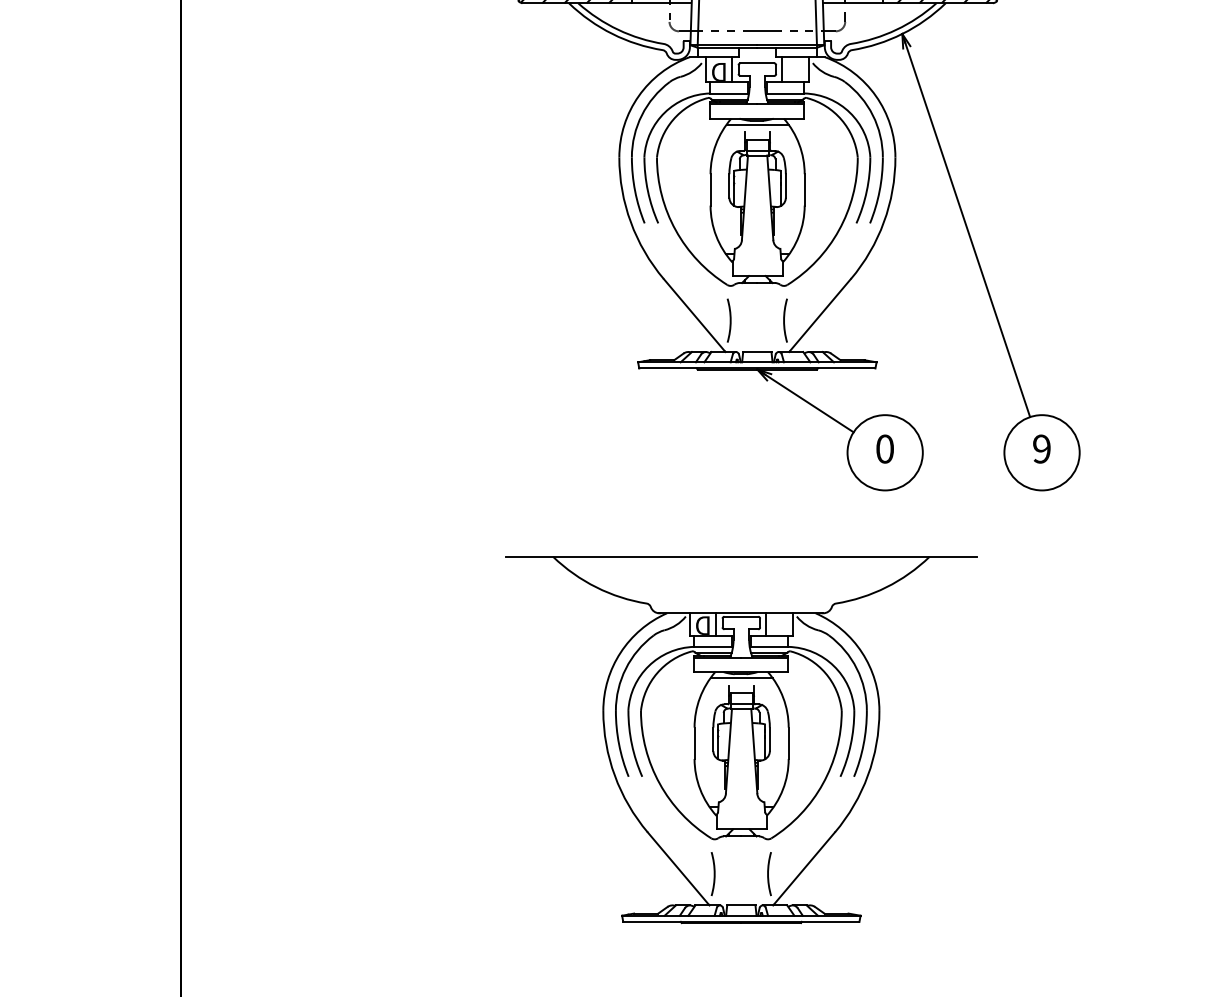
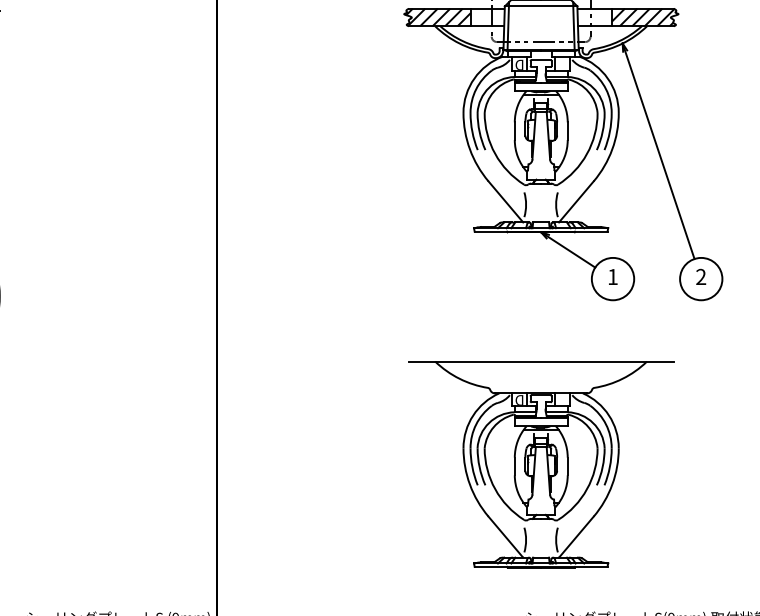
text: (884, 448) -> (612, 276), 0 -> 1
text: (1042, 449) -> (701, 277), 9 -> 2
part: (742, 739) -> (541, 464), moved

